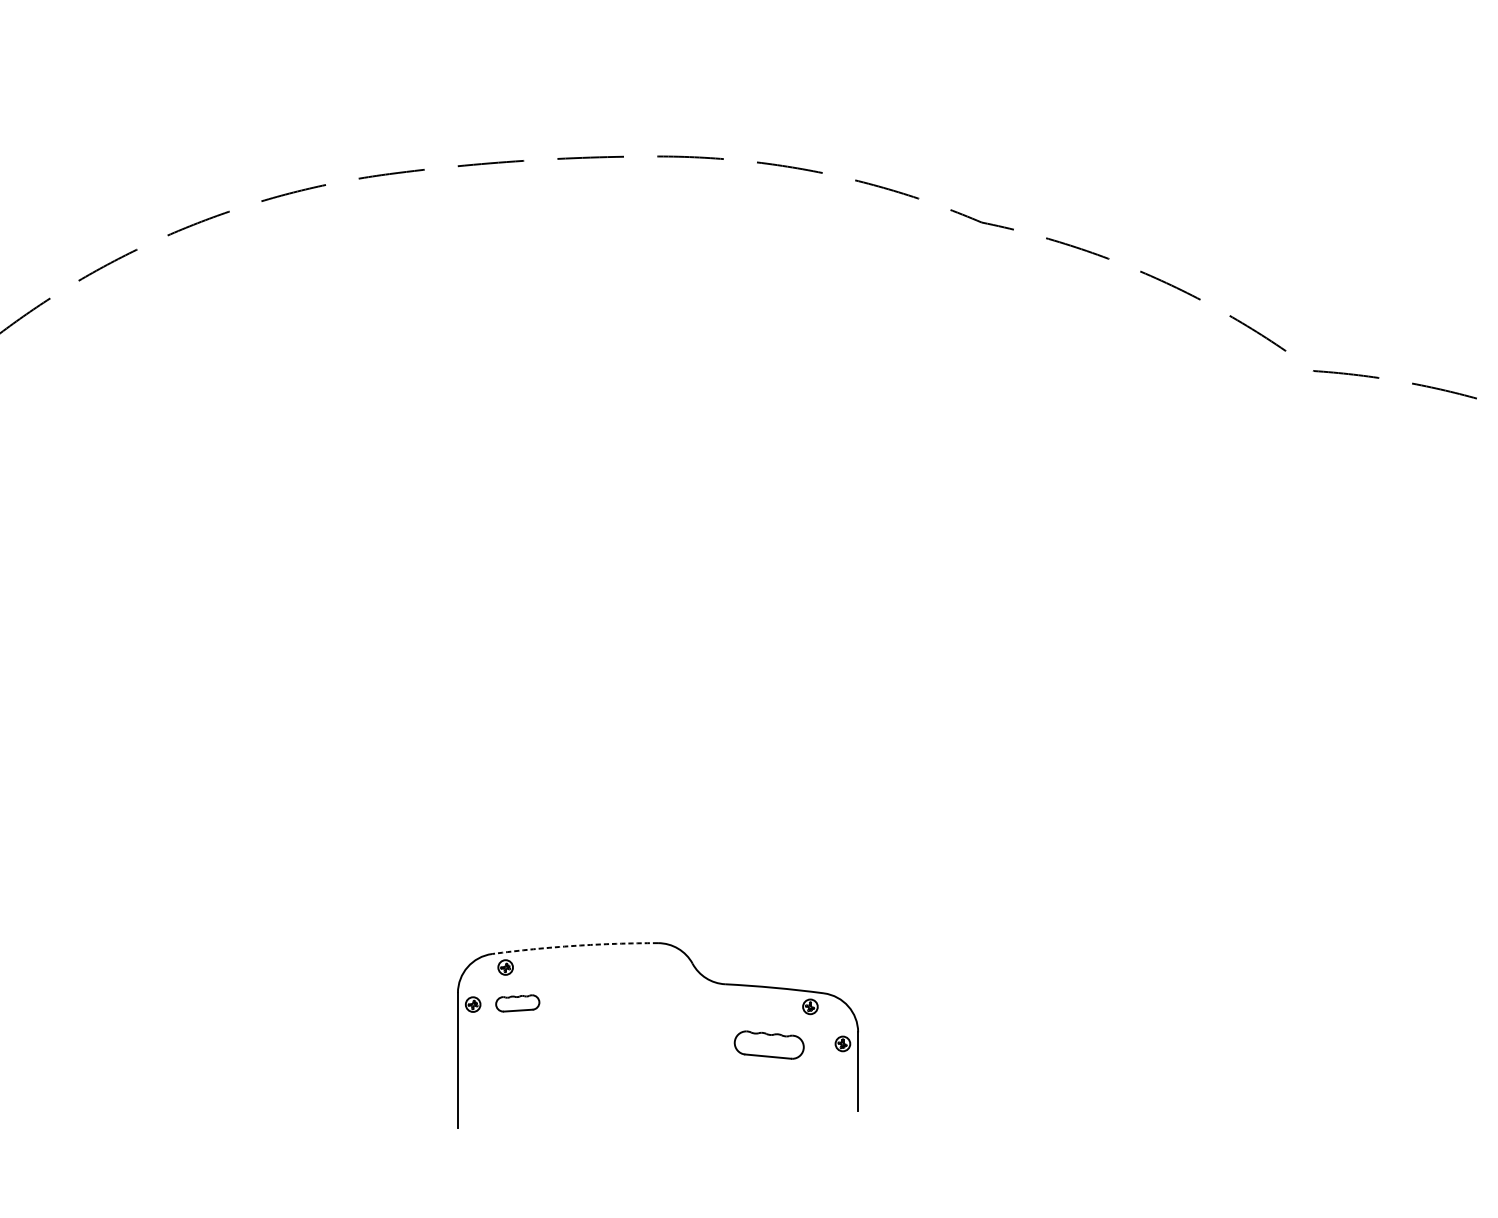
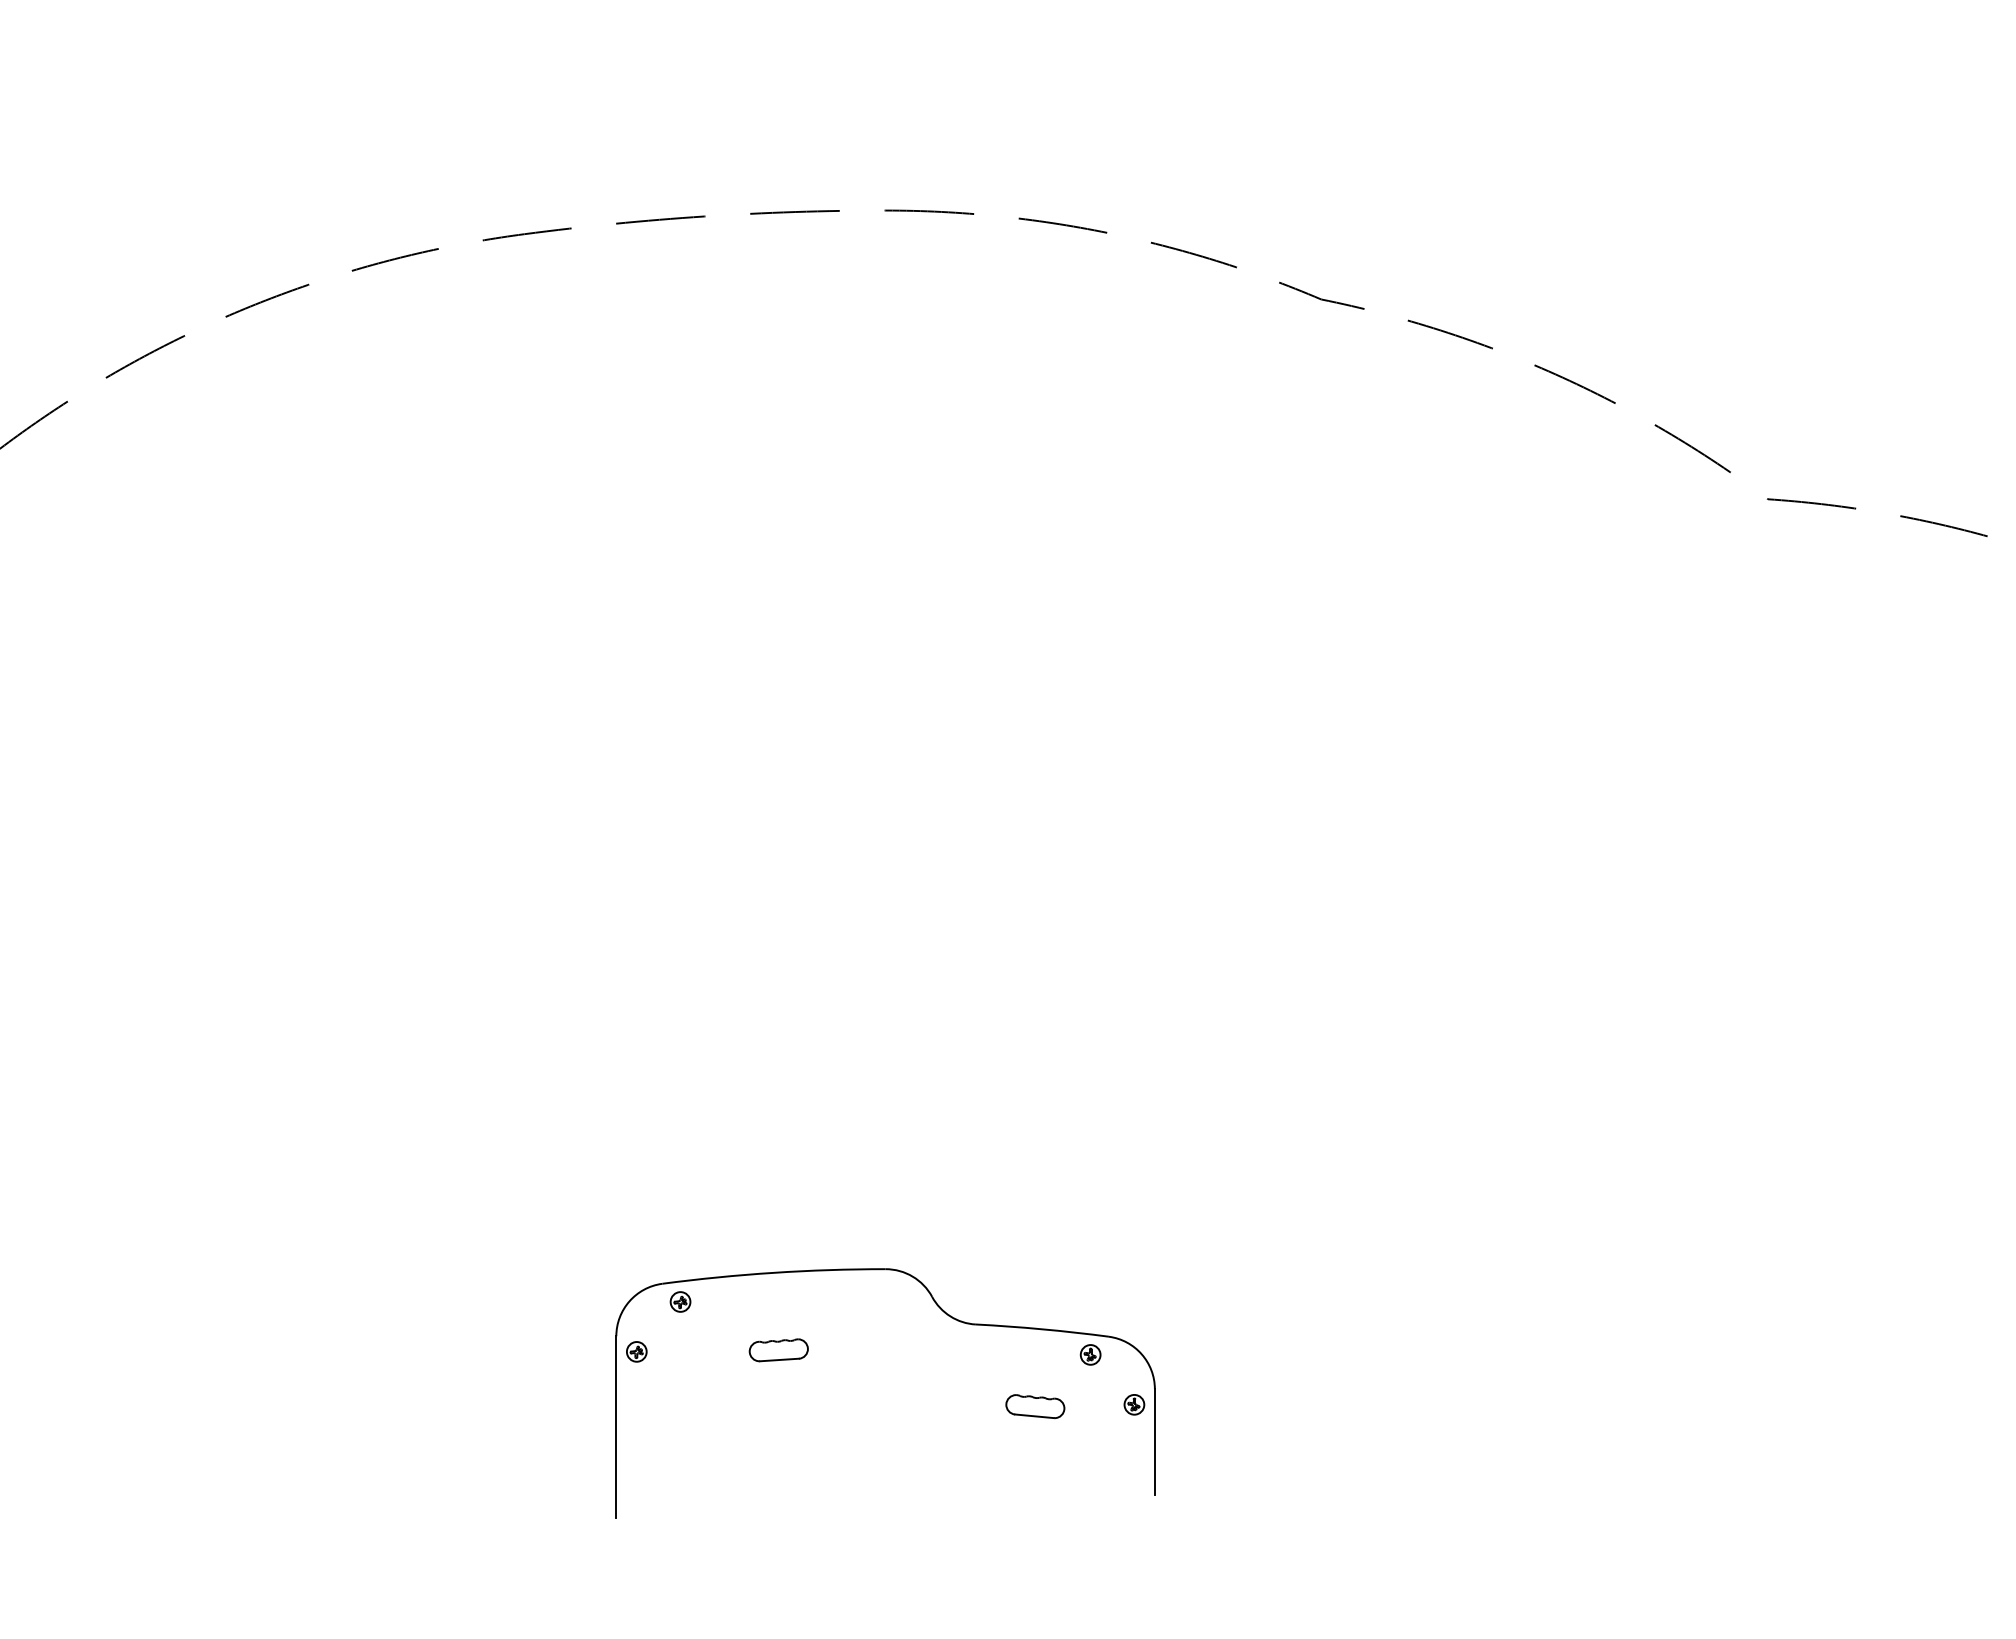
arc: (574, 945) -> (773, 1272), dashed -> solid
part: (517, 1003) -> (778, 1350), moved
part: (769, 1045) -> (1035, 1406), size x0.62

